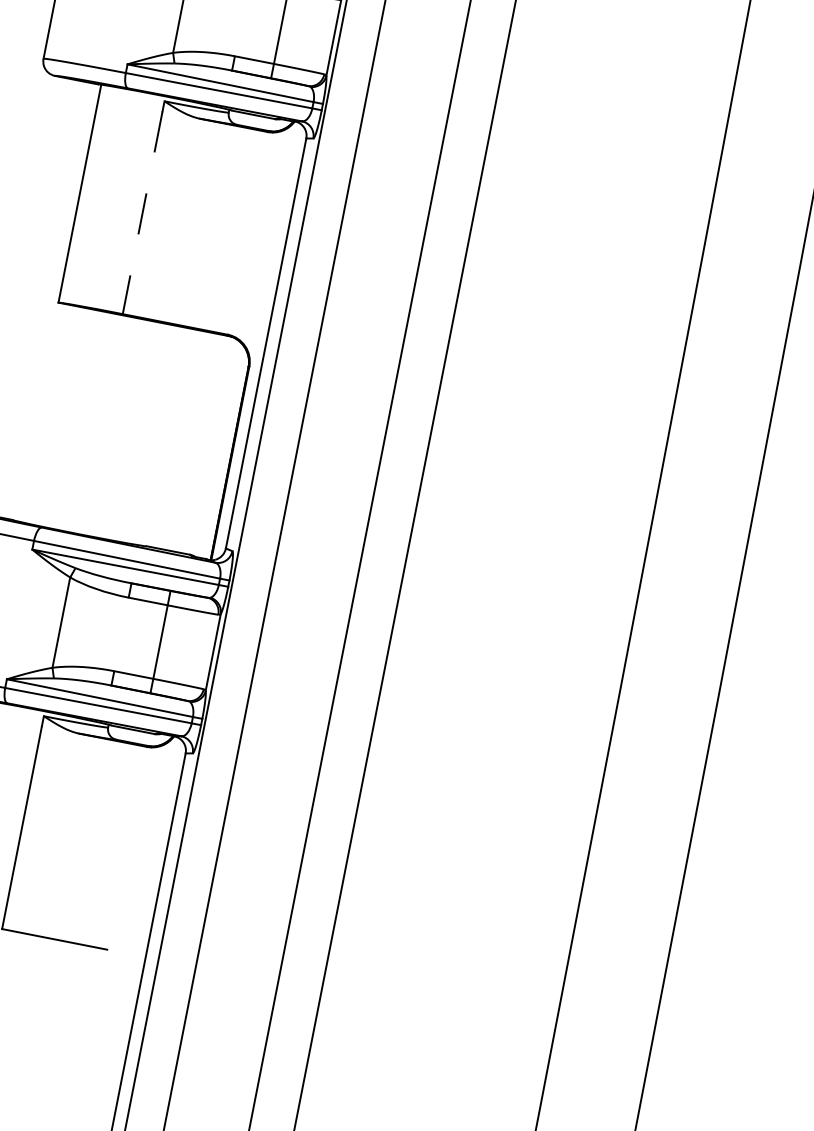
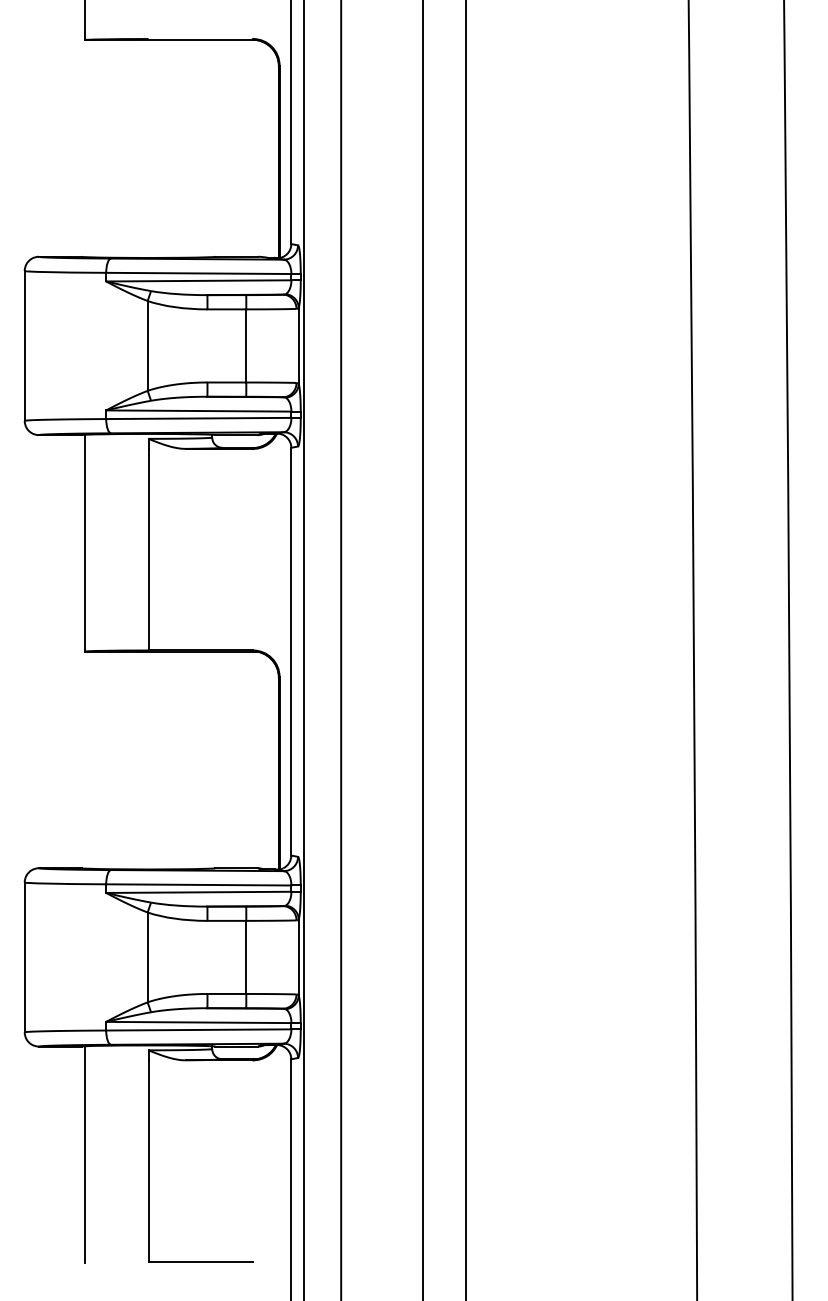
line: (142, 212) -> (148, 549), dashed -> solid

